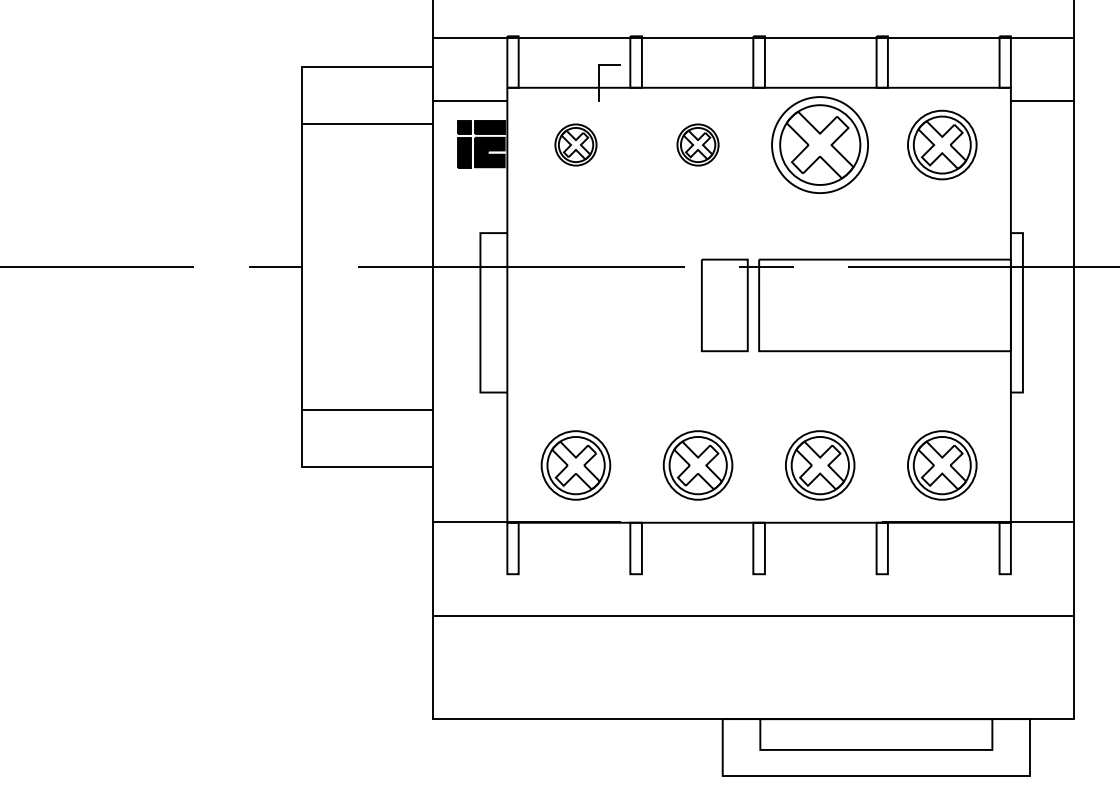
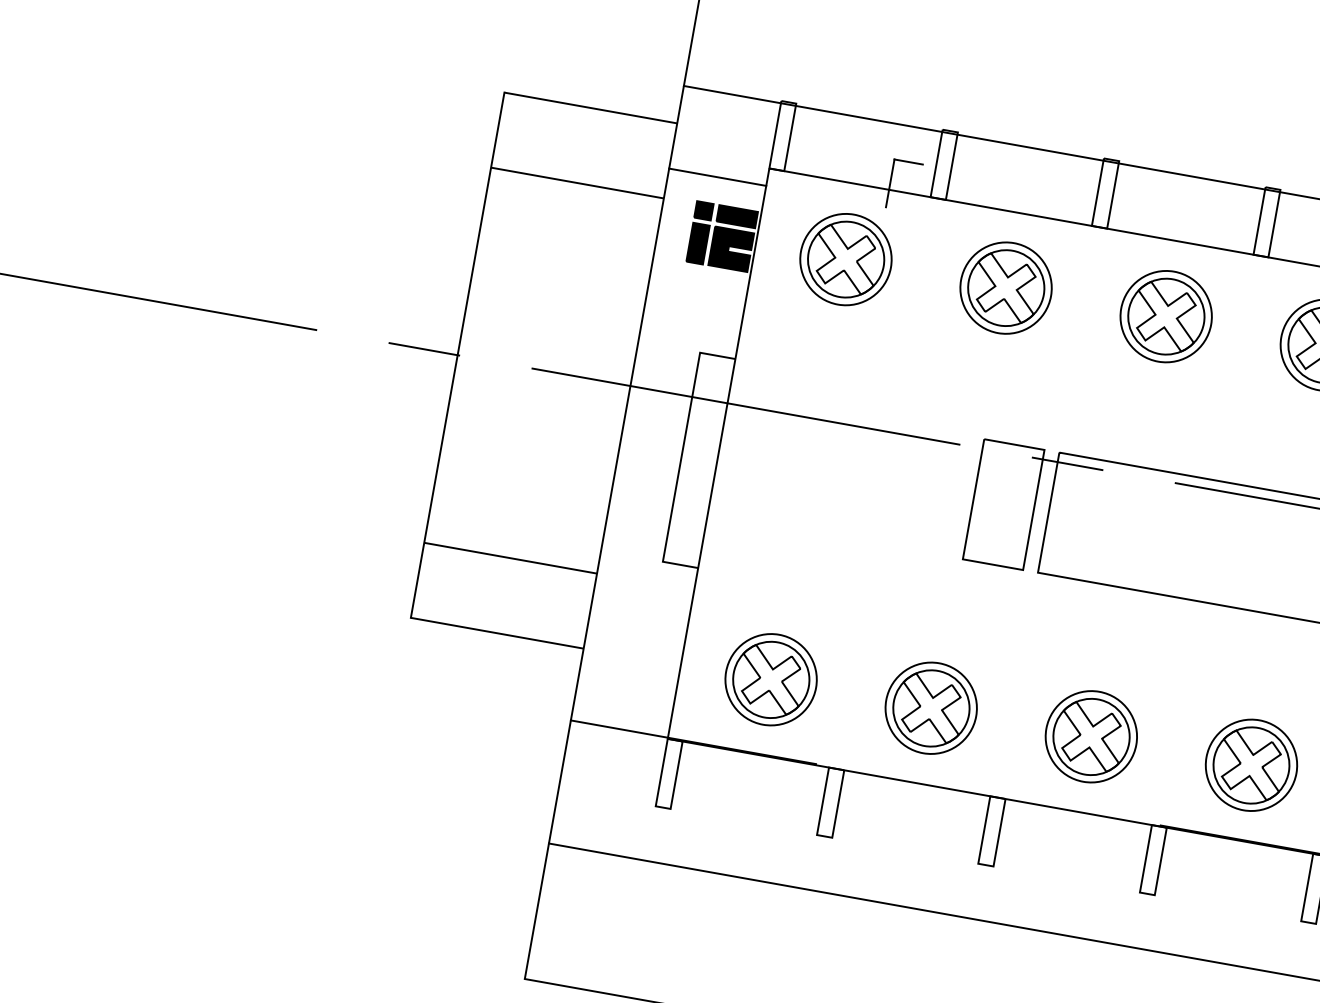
part: (575, 144) -> (845, 258), size x1.67
part: (697, 144) -> (1005, 287), size x1.67
part: (820, 144) -> (1166, 315), size x0.71

